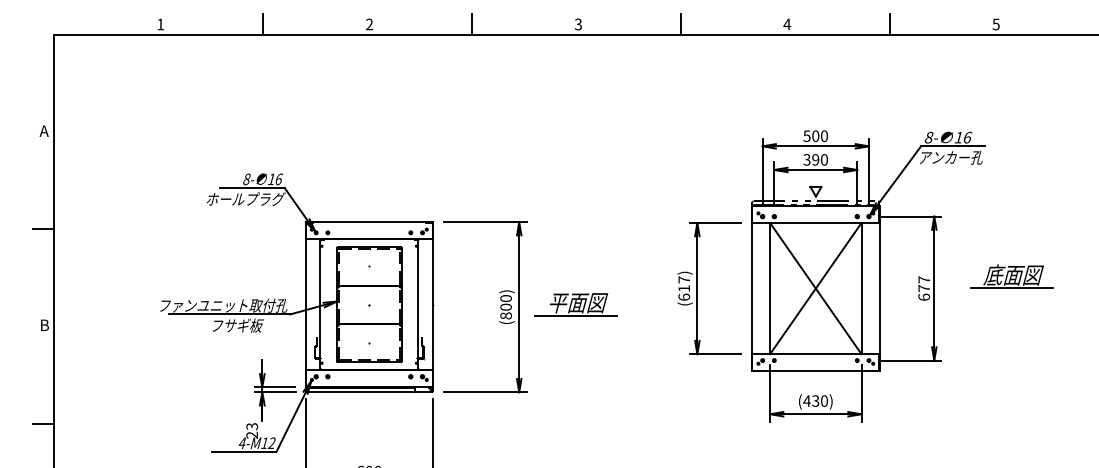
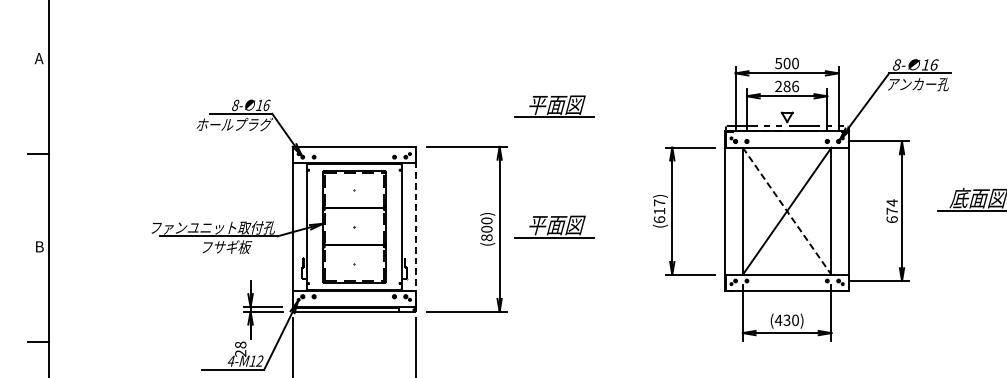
text: (815, 159) -> (786, 86), 390 -> 286
part: (575, 180) -> (554, 106), added
text: (923, 279) -> (891, 202), 677 -> 674
line: (815, 288) -> (786, 211), solid -> dashed
line: (433, 304) -> (416, 226), solid -> dashed
text: (251, 426) -> (240, 344), 23 -> 28

